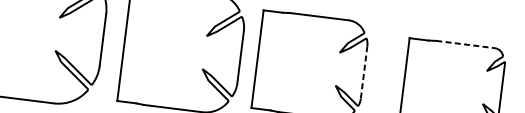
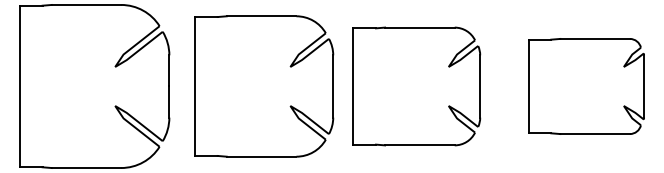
line: (465, 44) -> (595, 38), dashed -> solid
line: (364, 72) -> (480, 86), dashed -> solid

